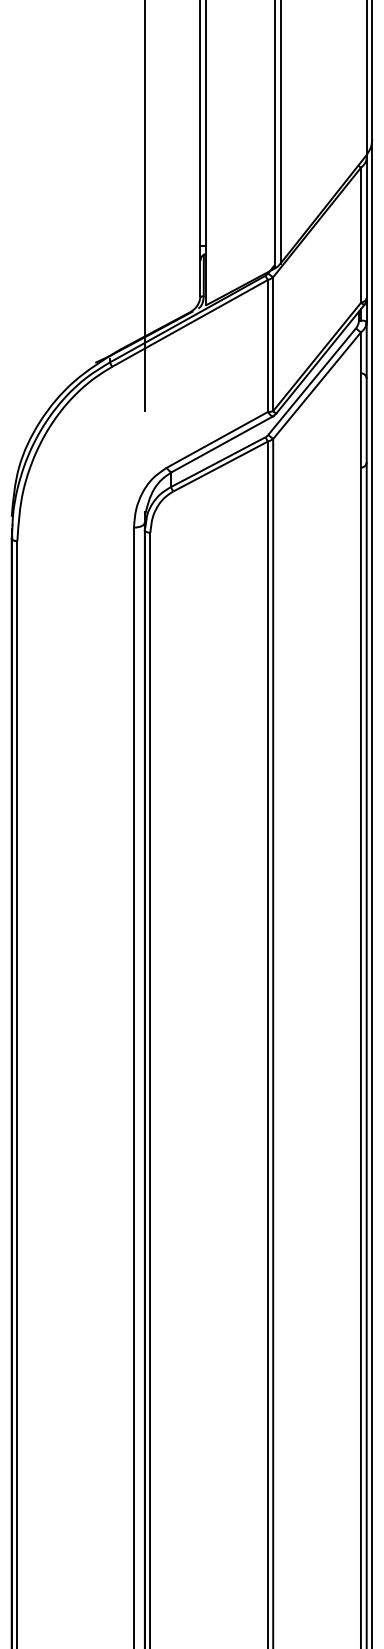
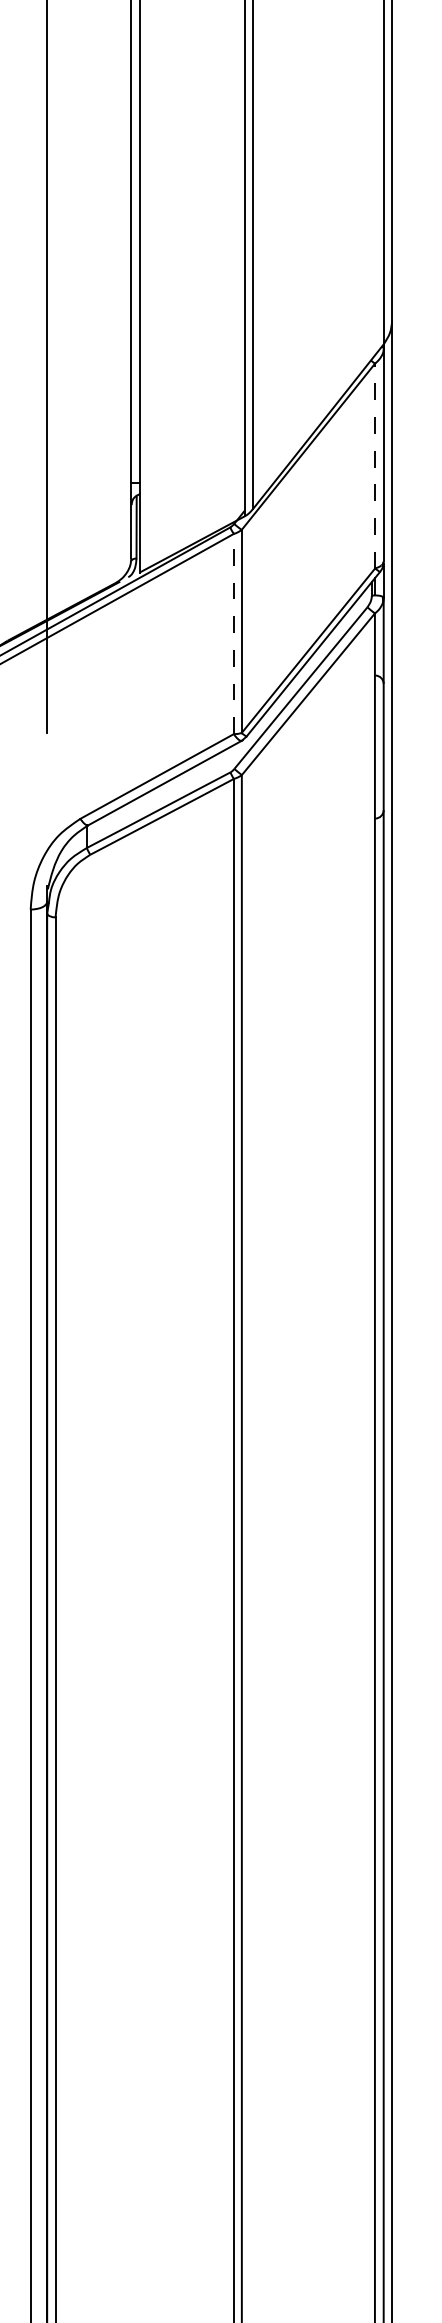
line: (361, 235) -> (375, 466), solid -> dashed
line: (267, 345) -> (233, 633), solid -> dashed

